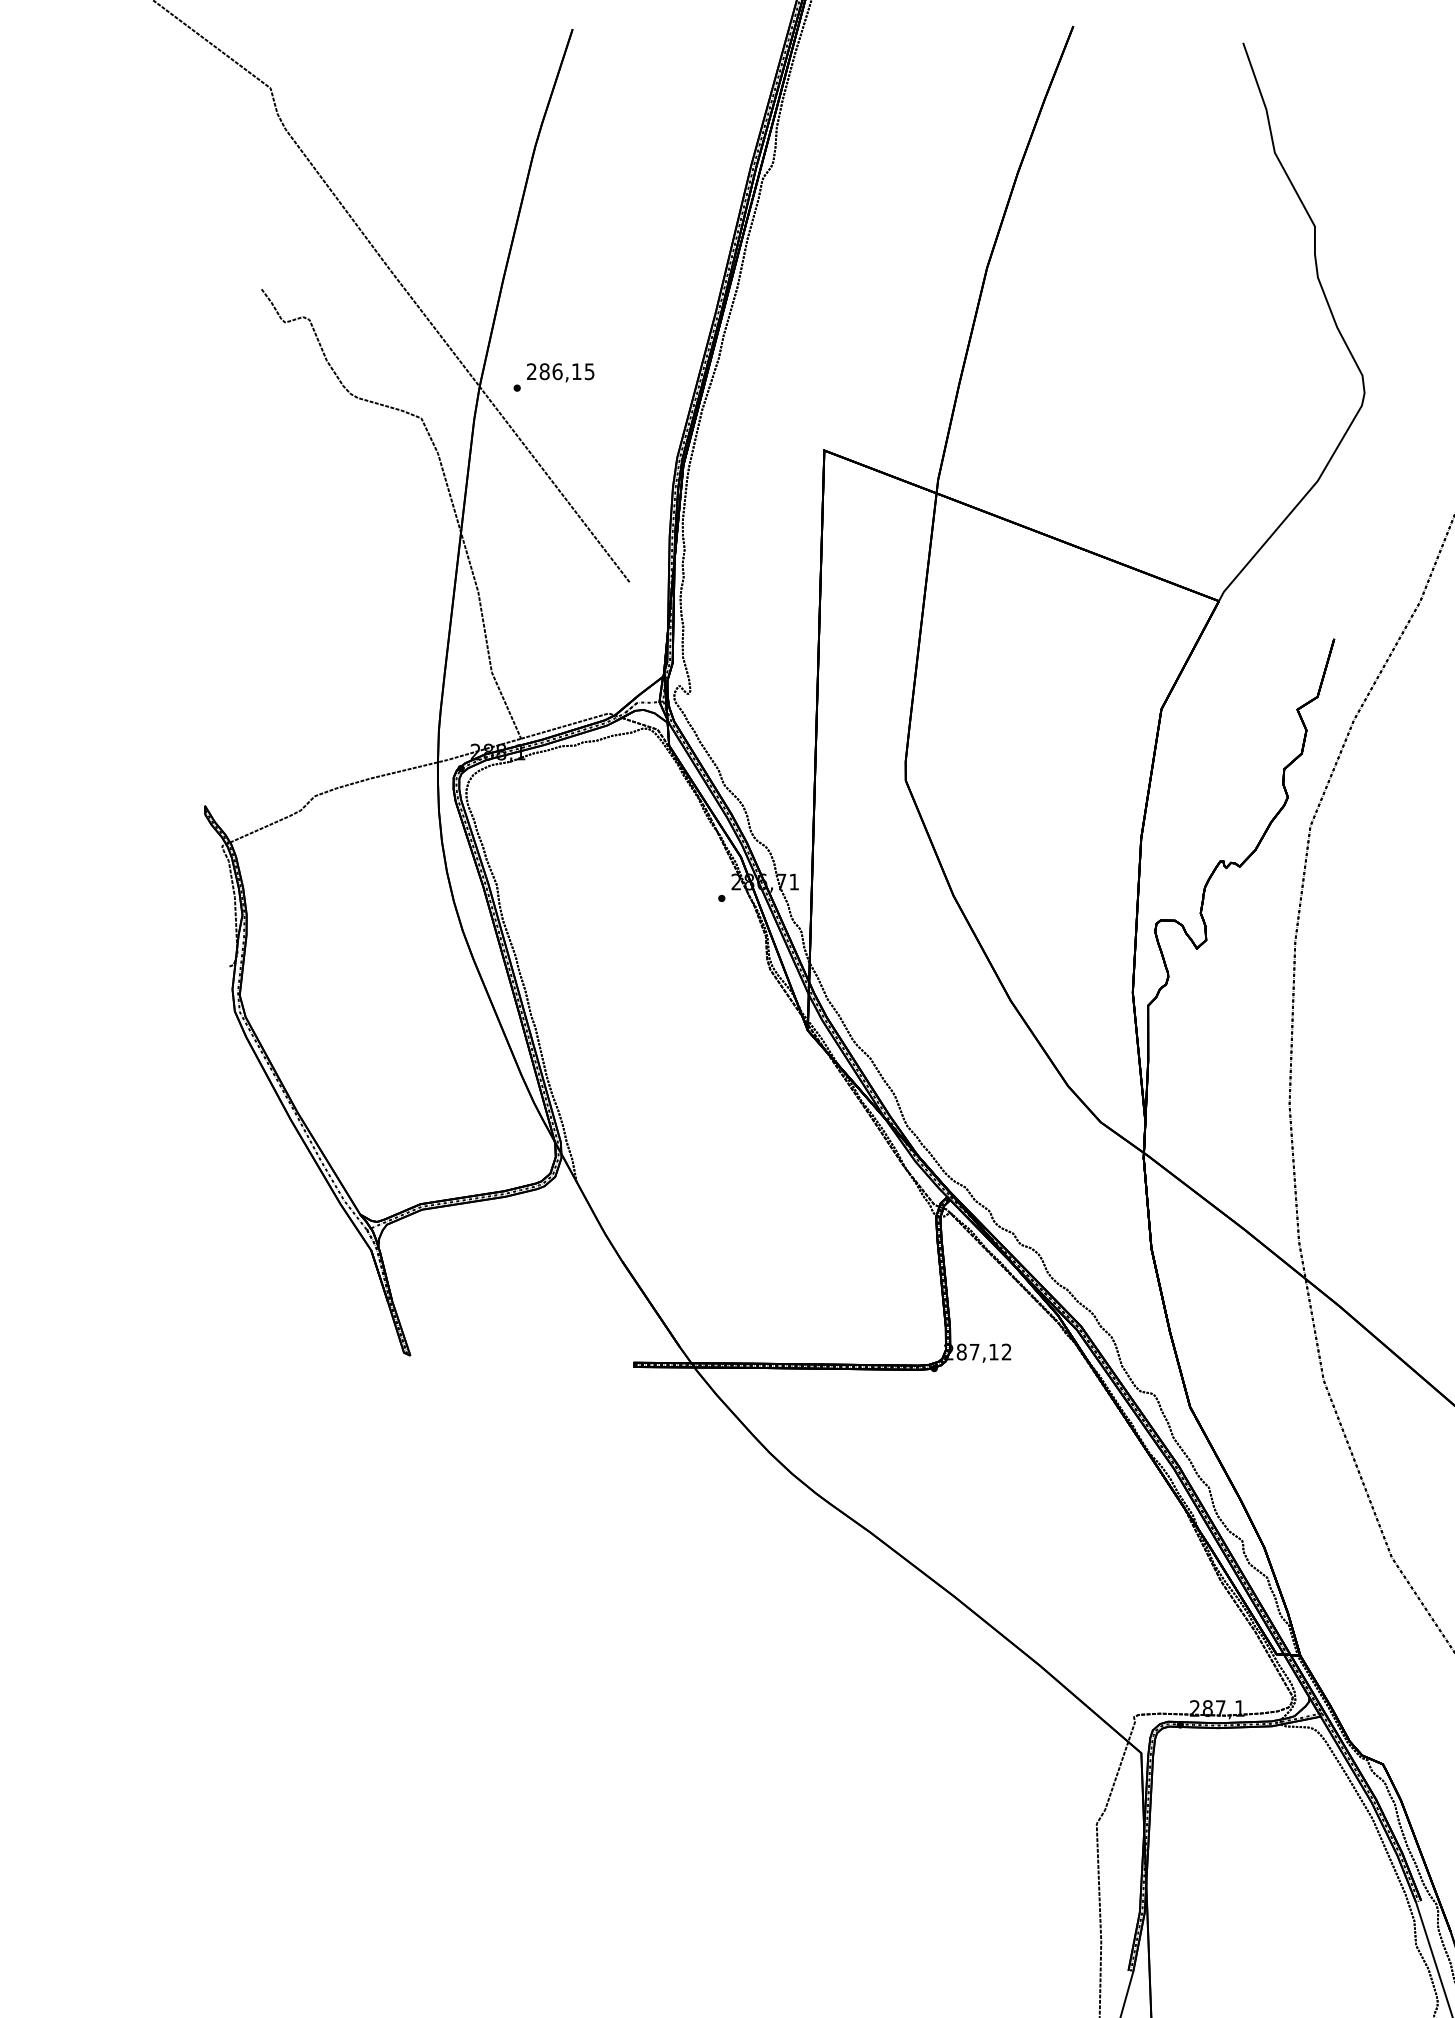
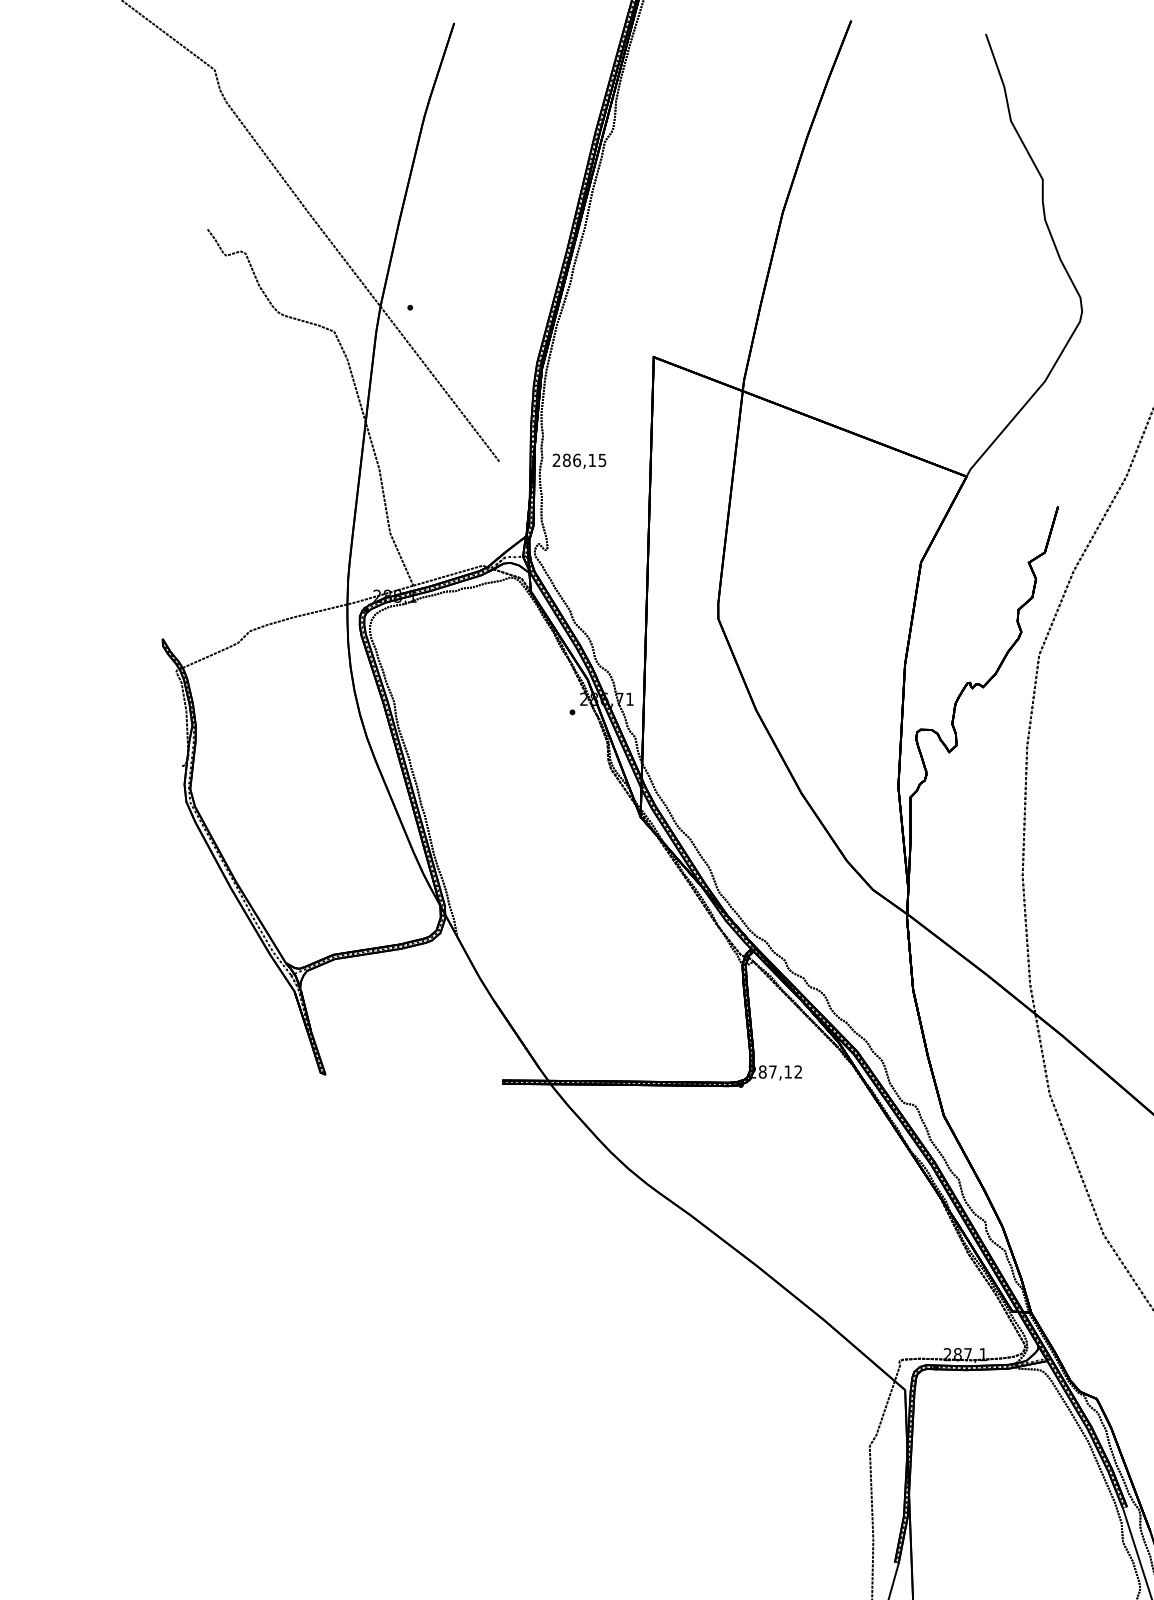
text: (560, 372) -> (579, 461), moved

